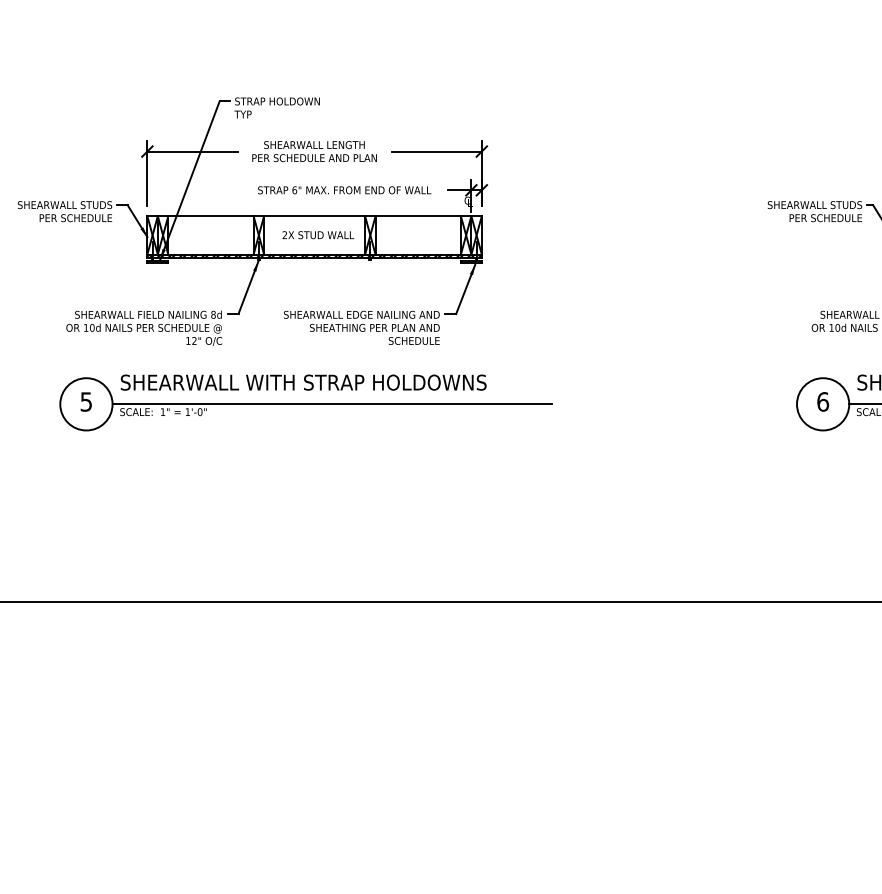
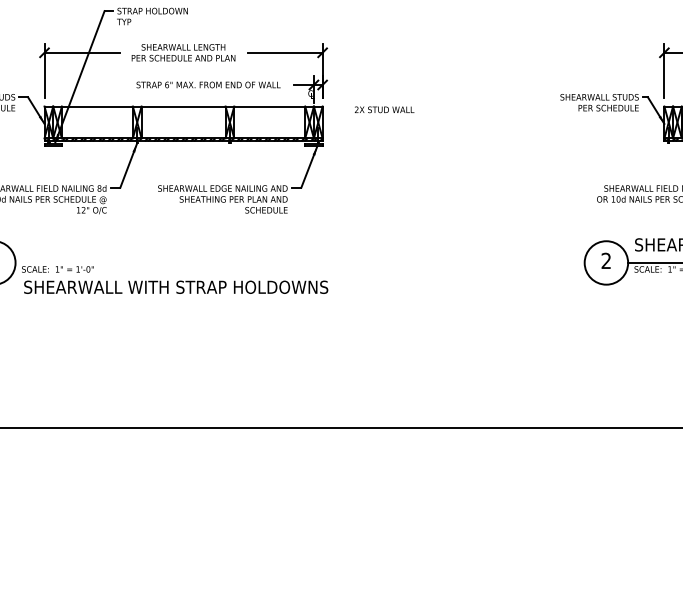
text: (318, 235) -> (384, 110), moved
text: (303, 382) -> (176, 287), moved
text: (823, 401) -> (606, 260), 6 -> 2
line: (331, 404) -> (197, 263), removed

